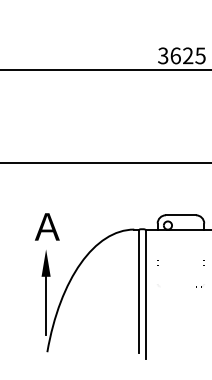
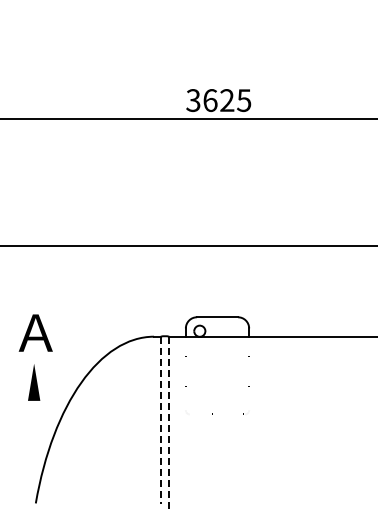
line: (139, 291) -> (160, 420), solid -> dashed
line: (145, 294) -> (169, 425), solid -> dashed
line: (46, 305) -> (34, 439), removed

